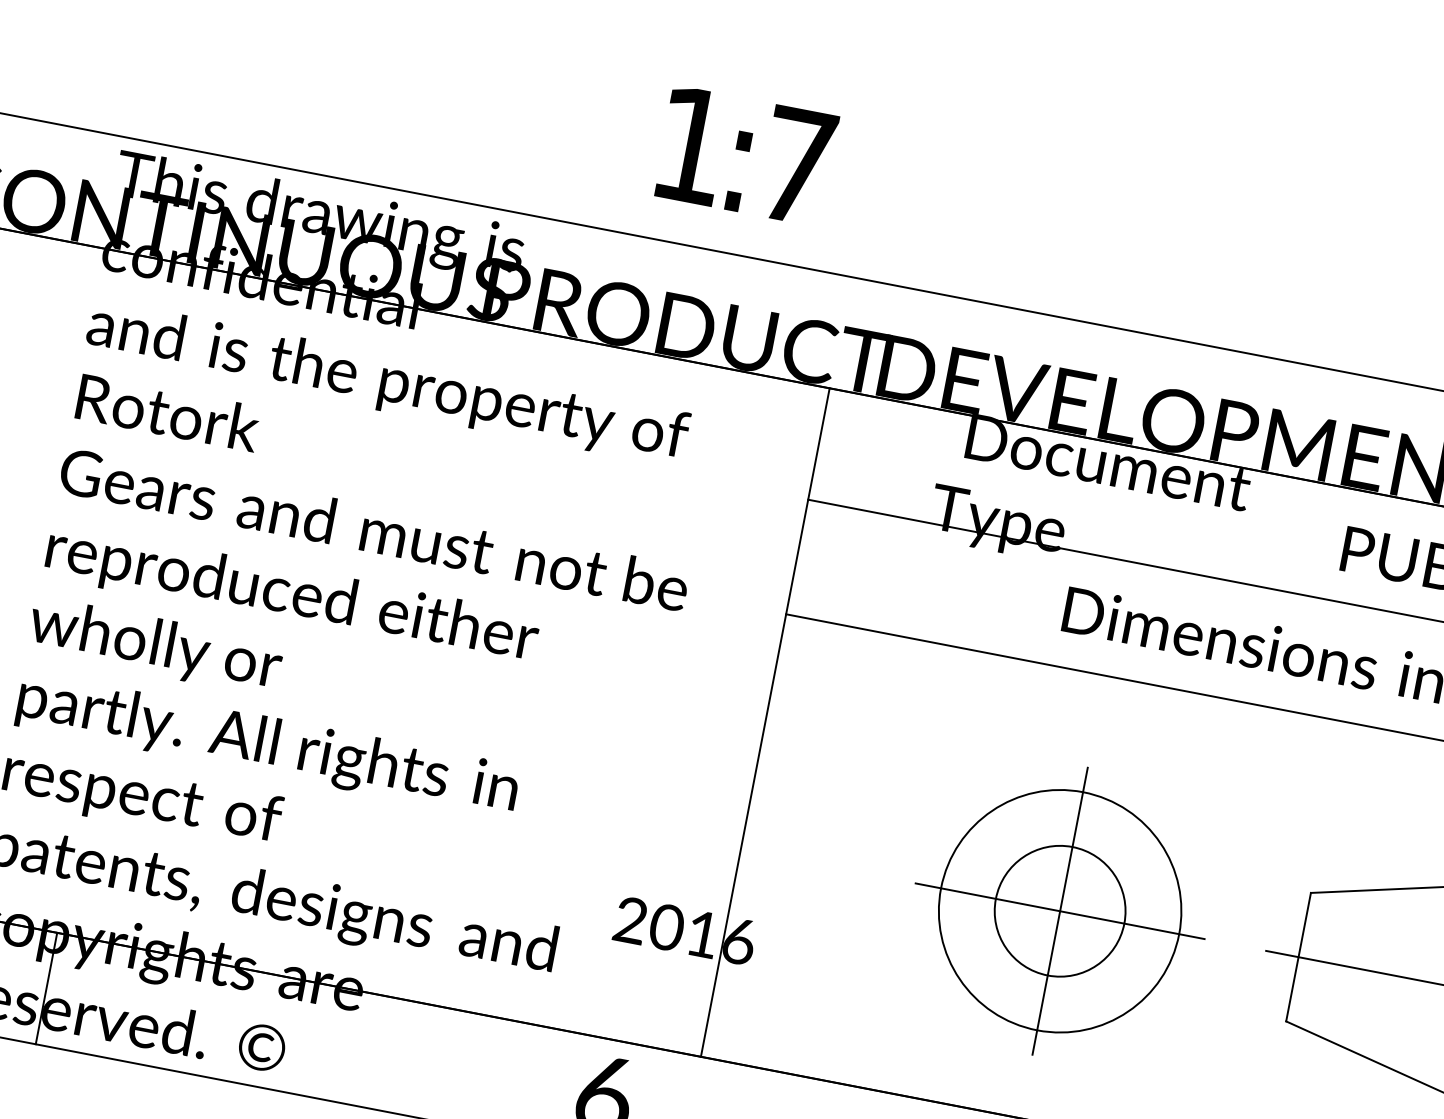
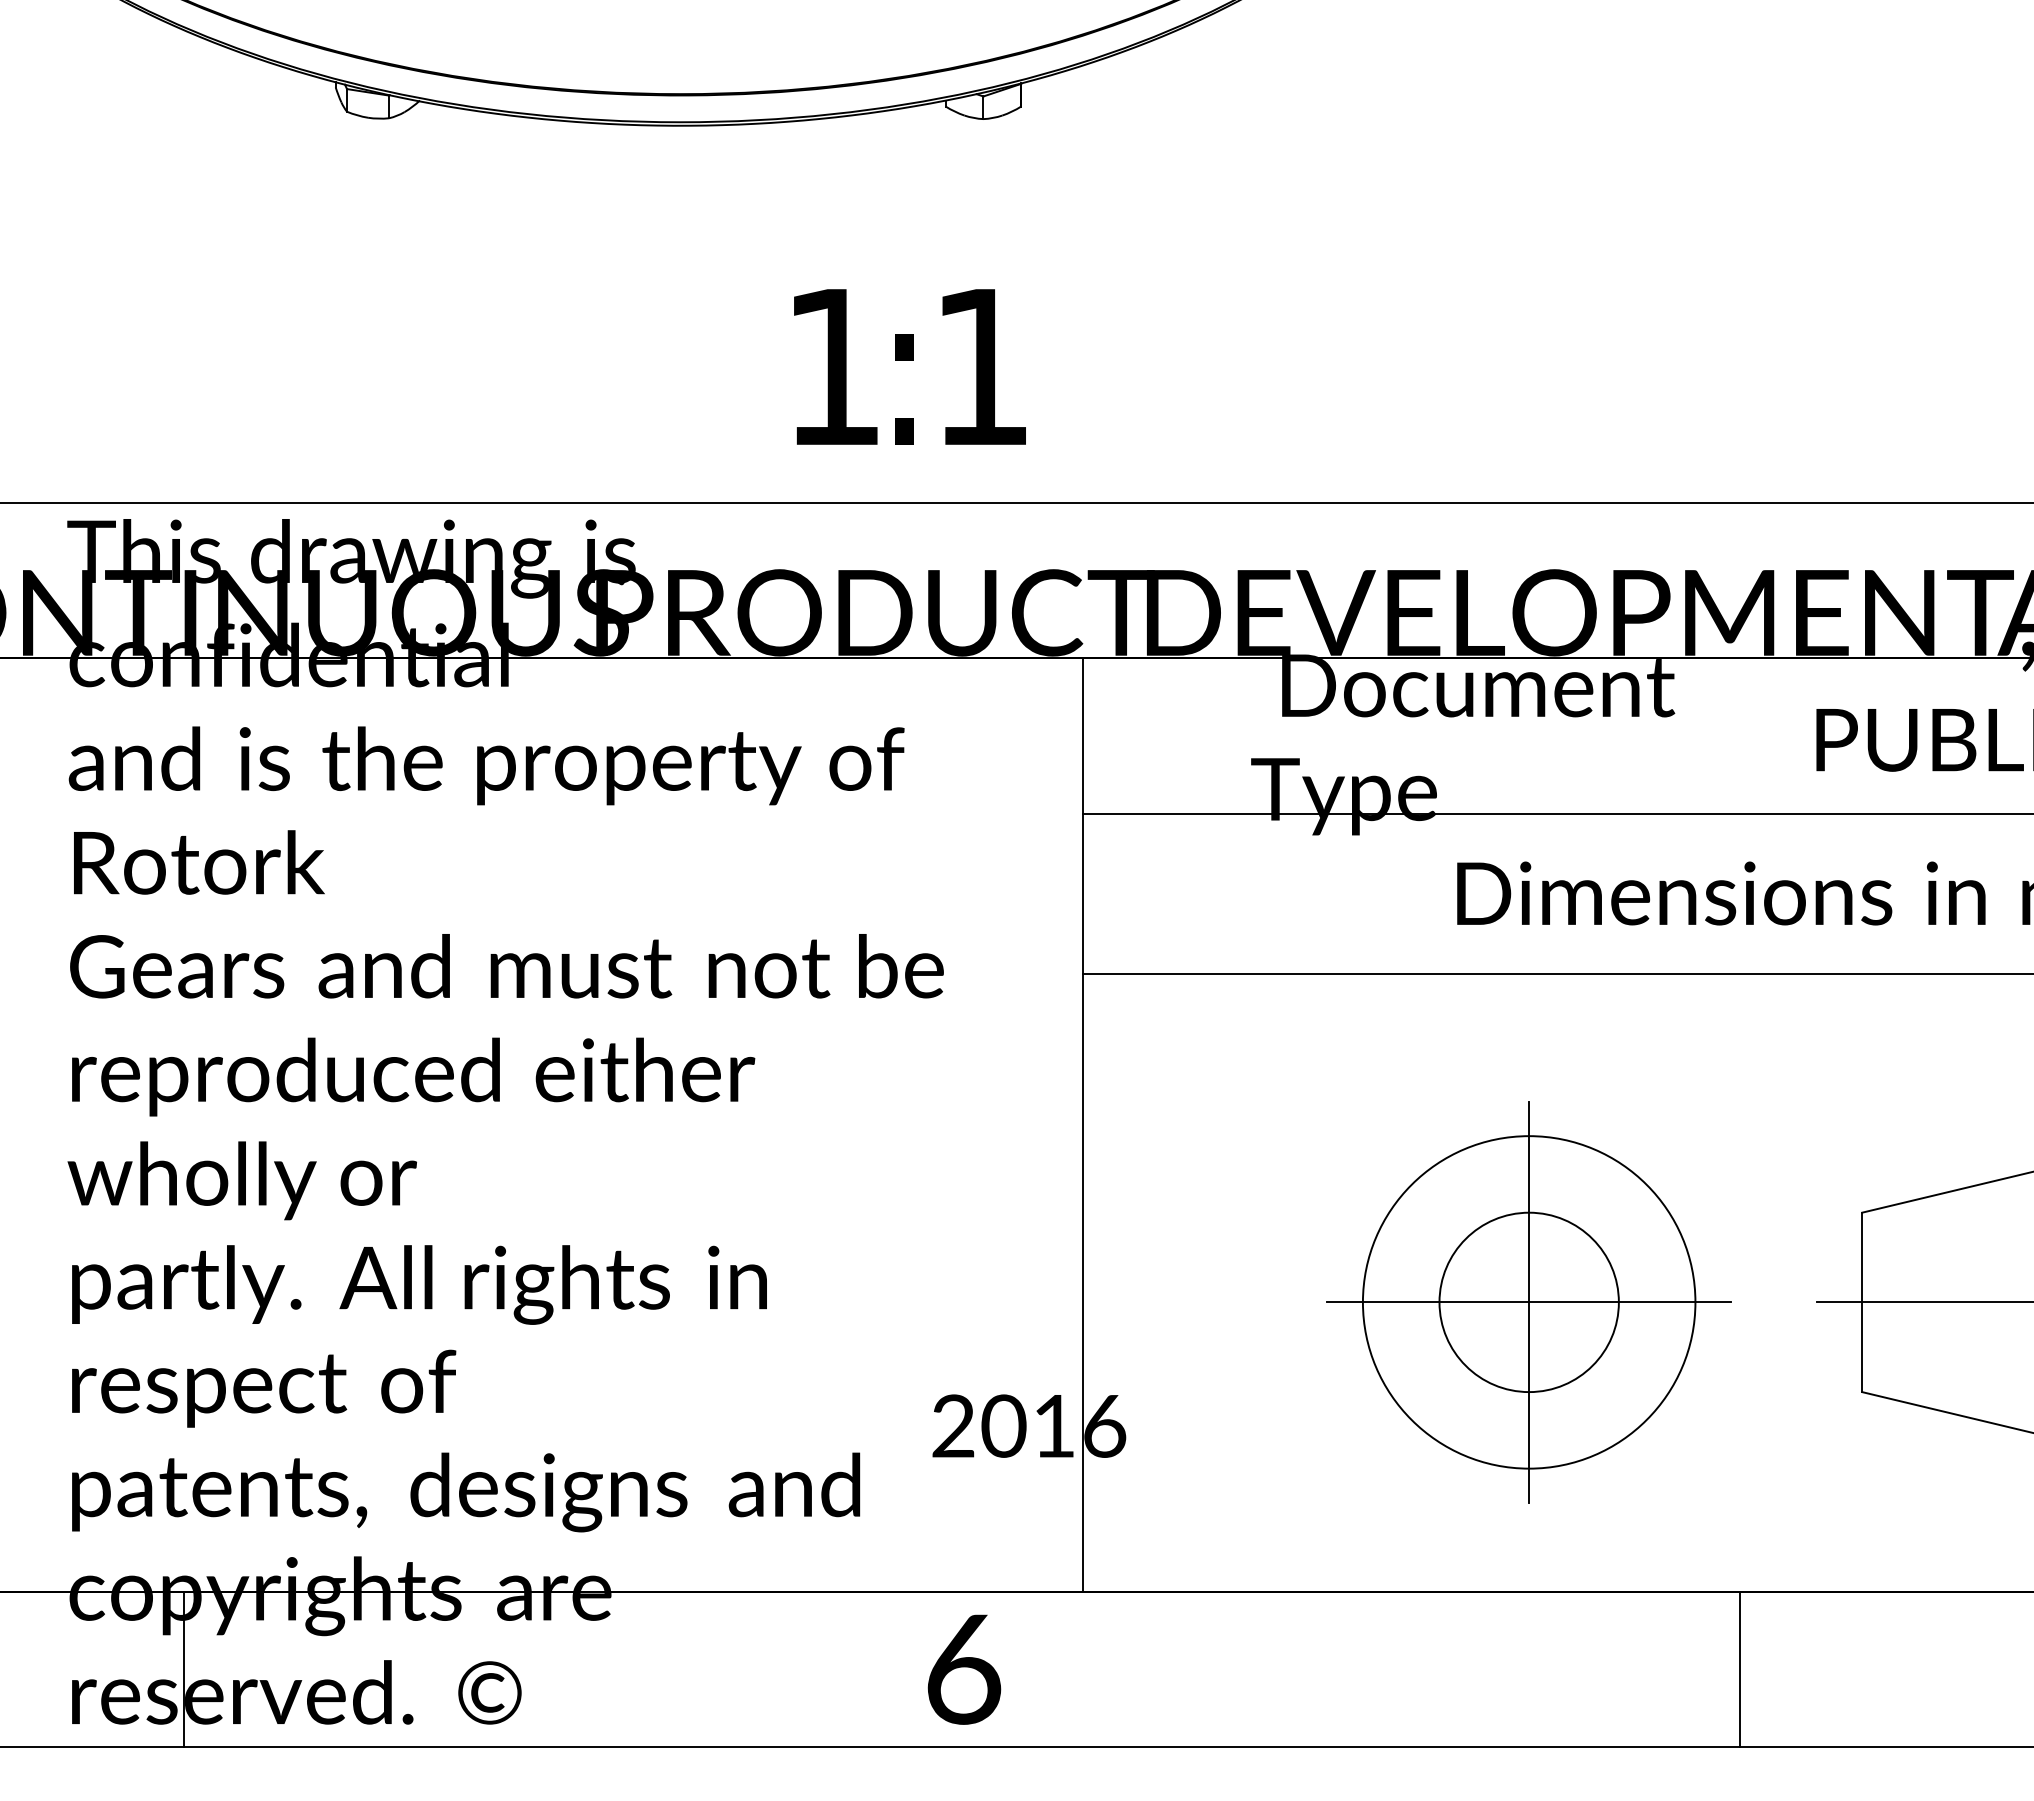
text: (797, 165) -> (982, 366), 7 -> 1

